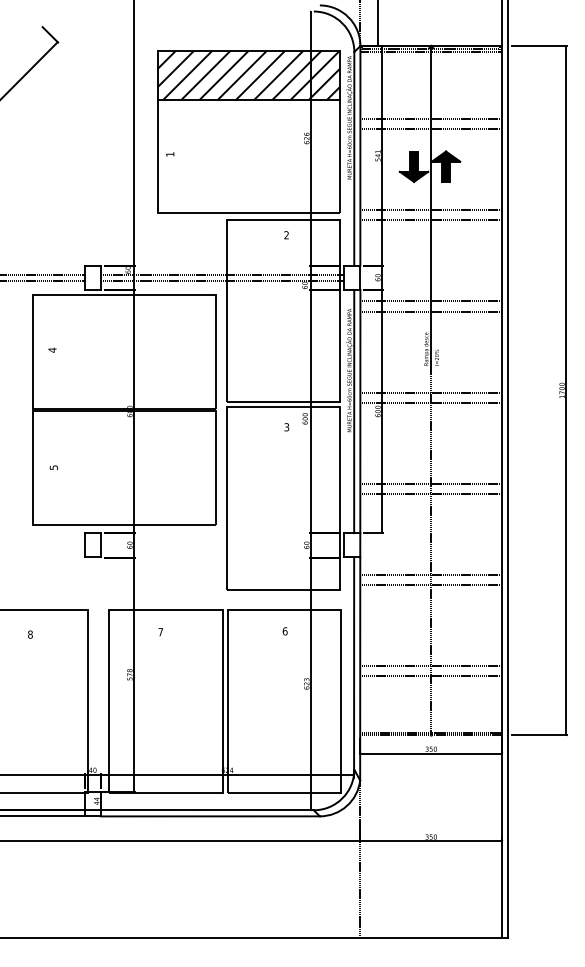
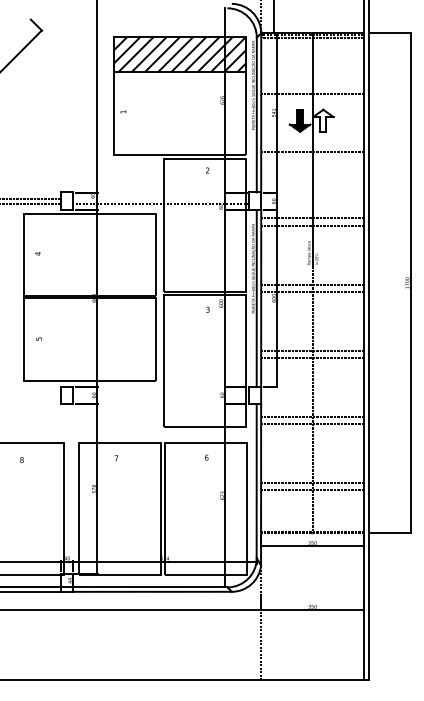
line: (431, 118) -> (312, 85), removed
fill: (445, 166) -> (322, 120), removed
line: (431, 220) -> (312, 159), removed
line: (222, 274) -> (161, 198), removed

